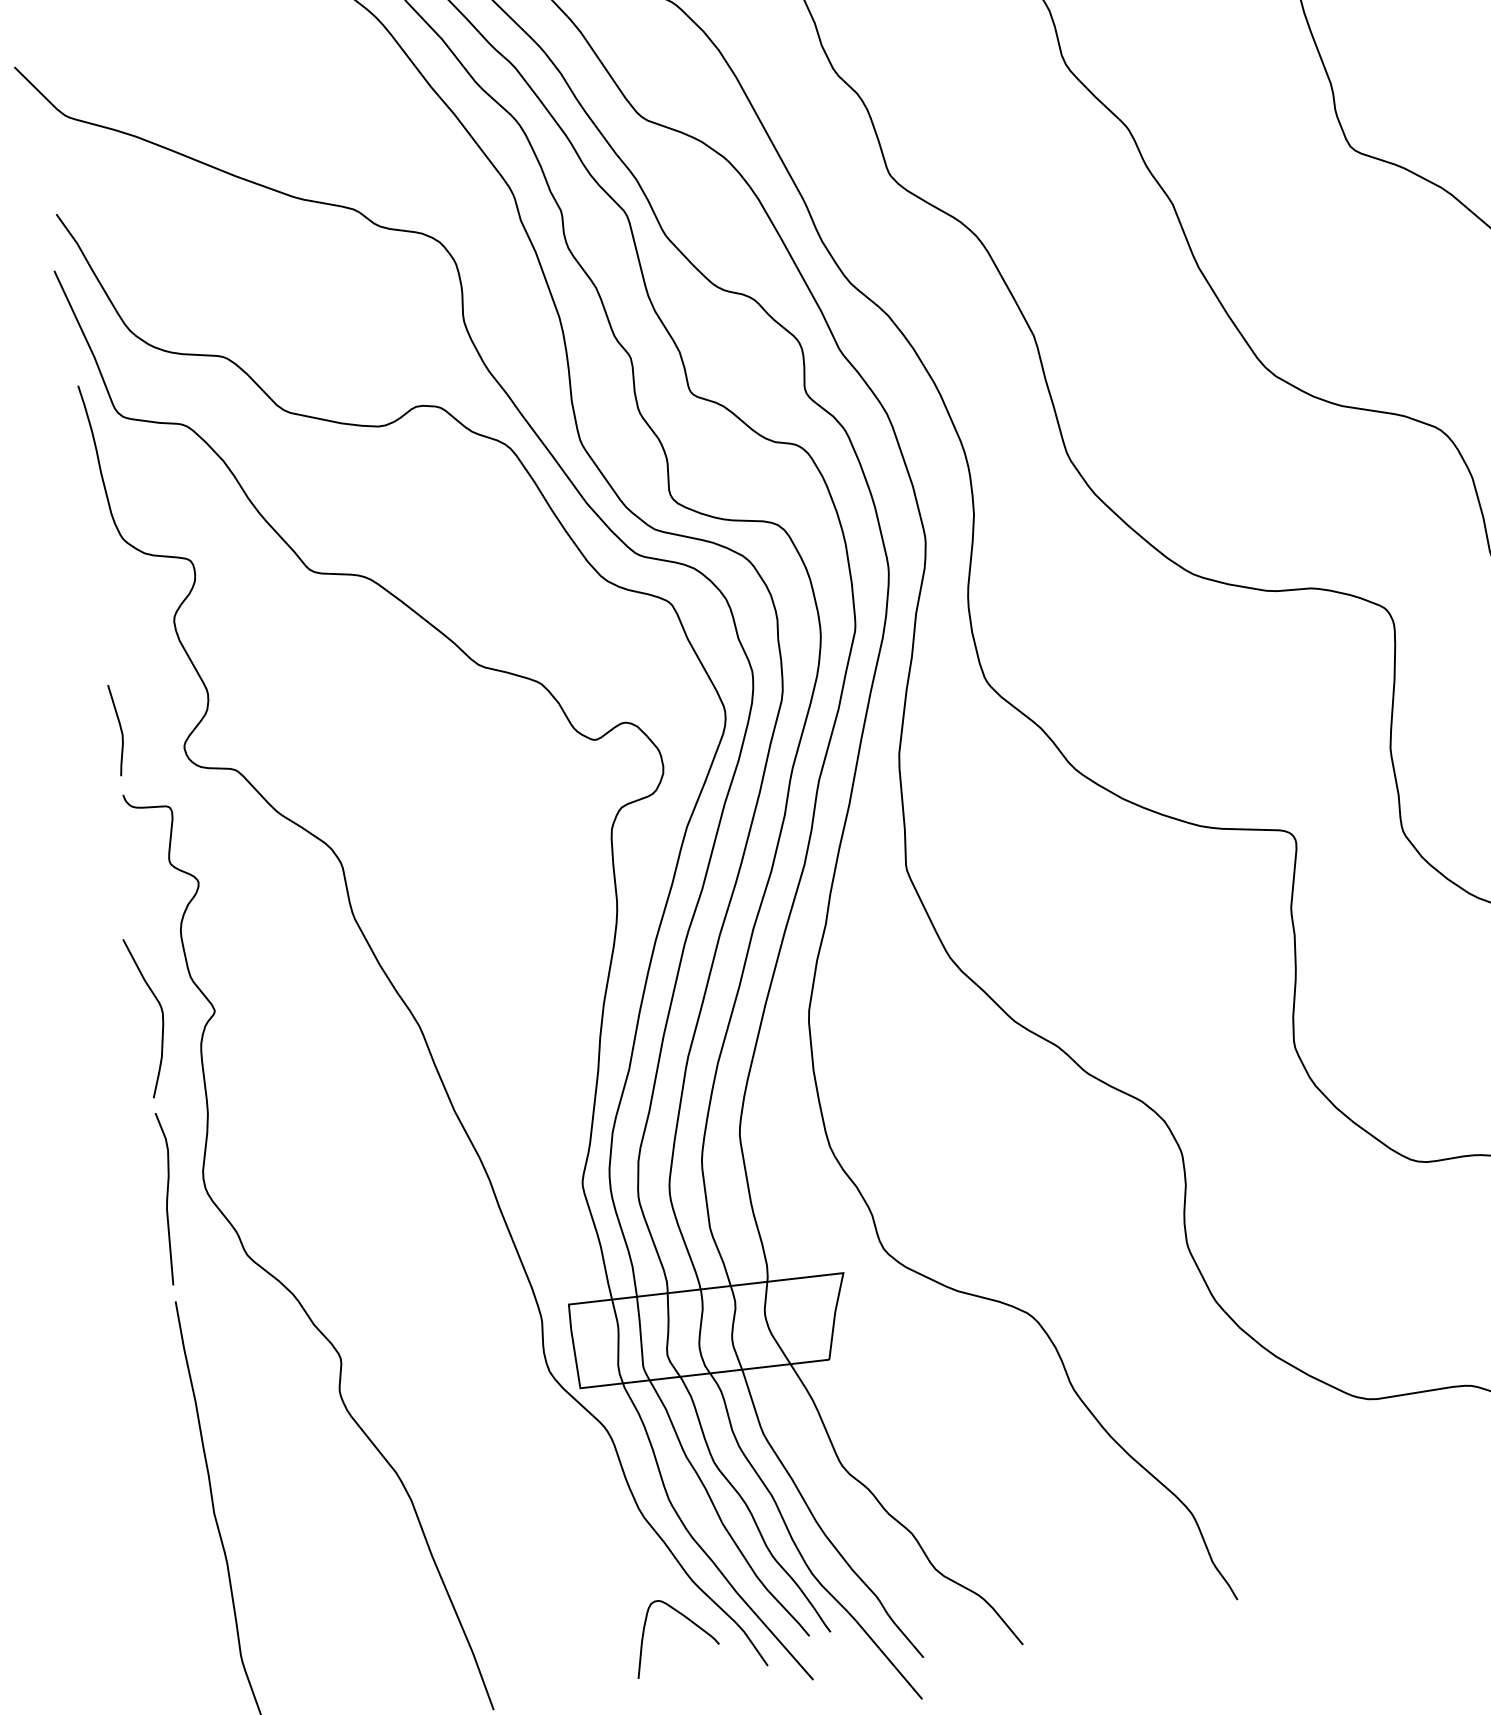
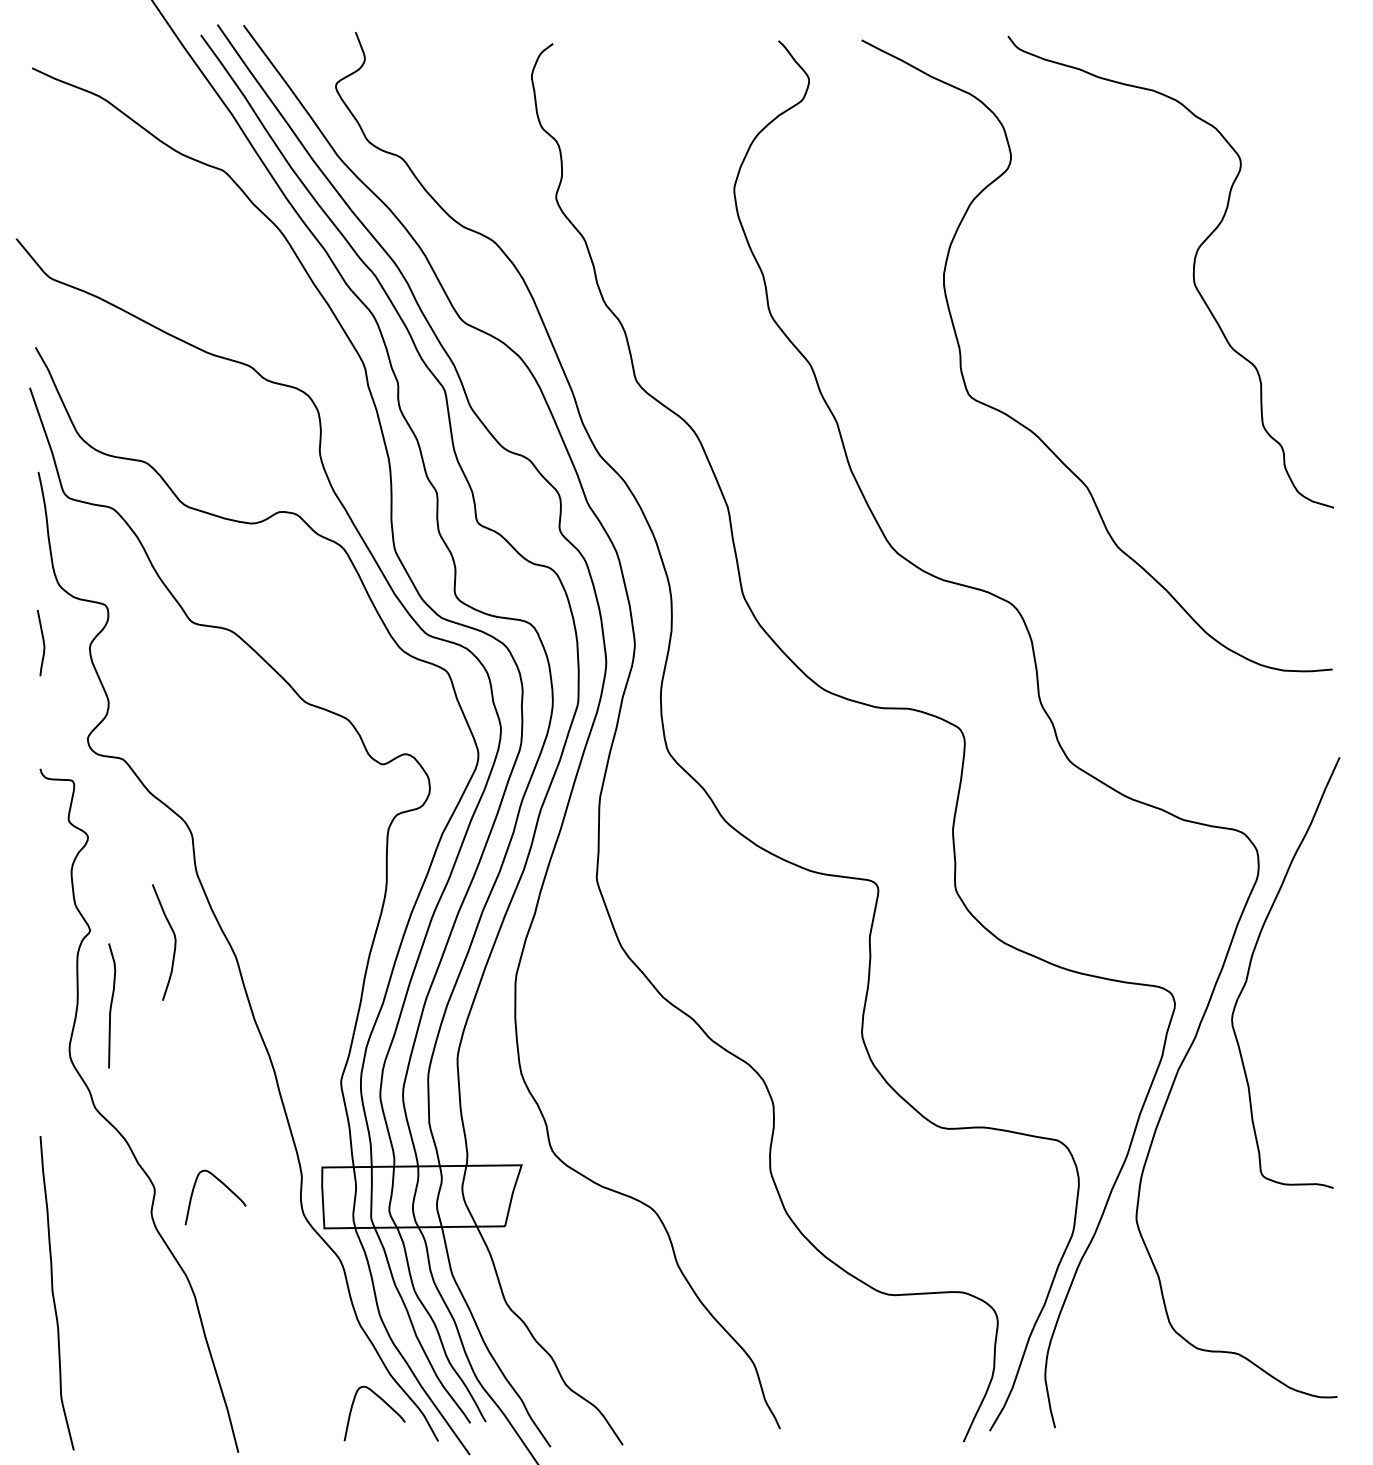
curve: (119, 727) -> (42, 641), moved
curve: (161, 1016) -> (174, 942), moved
curve: (169, 1196) -> (112, 1004), moved
curve: (435, 1343) -> (223, 1185), added

